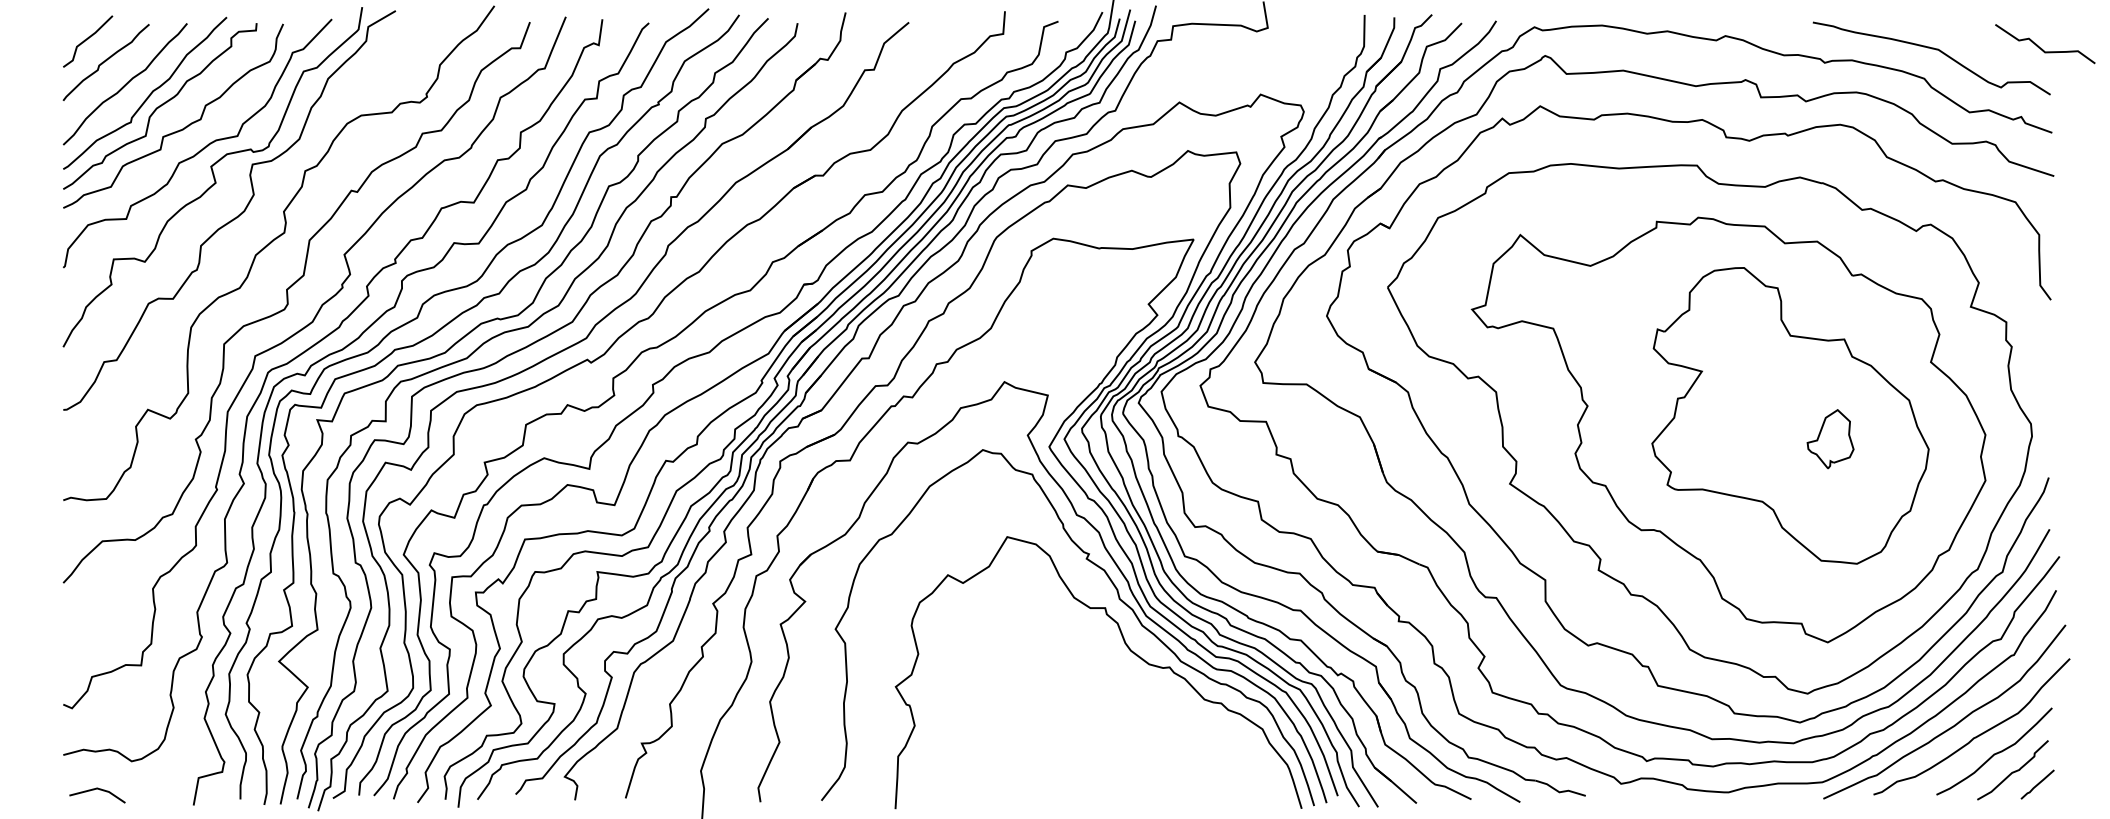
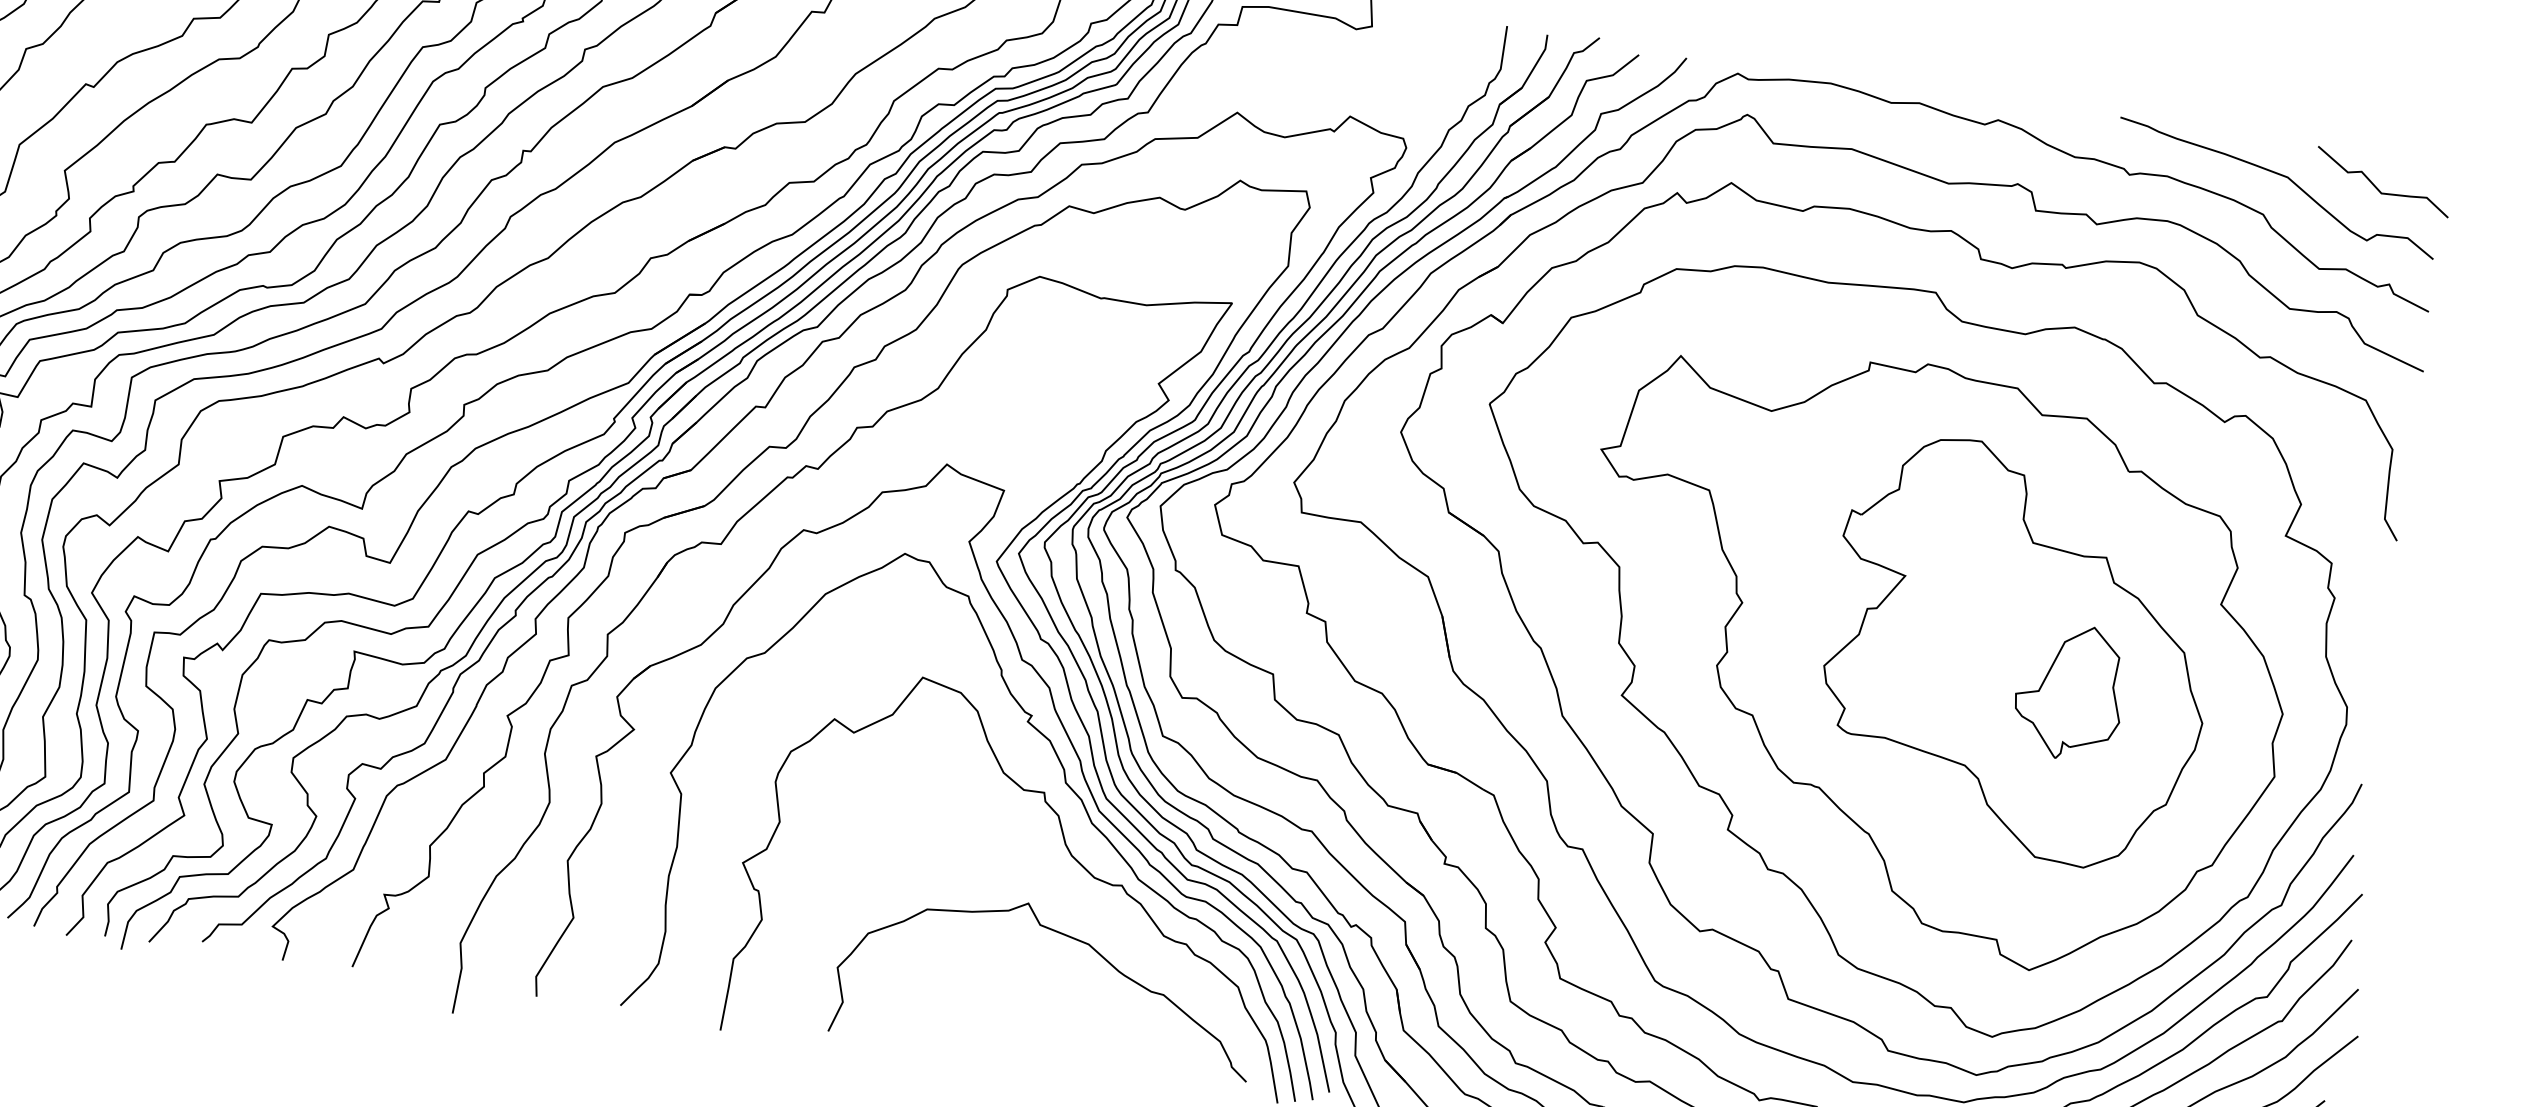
curve: (2042, 48) -> (2378, 187), moved
part: (1830, 438) -> (2069, 691), size x1.67
curve: (1134, 709) -> (1066, 937), added

